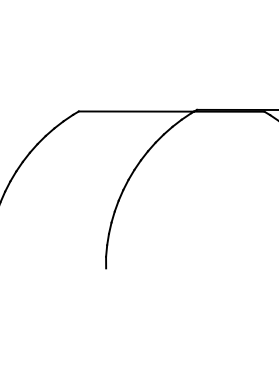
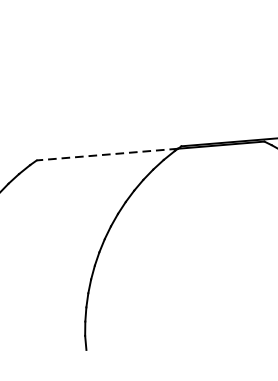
line: (136, 111) -> (107, 154), solid -> dashed

